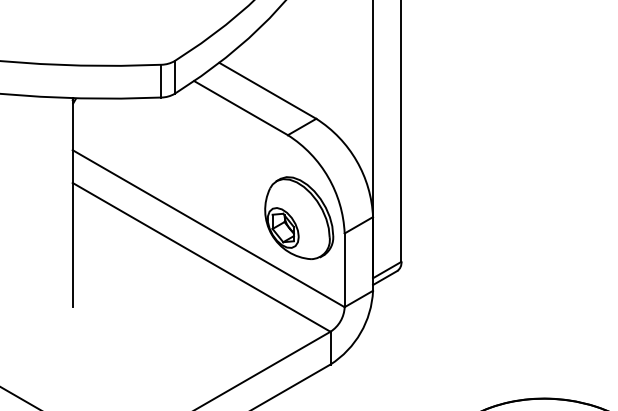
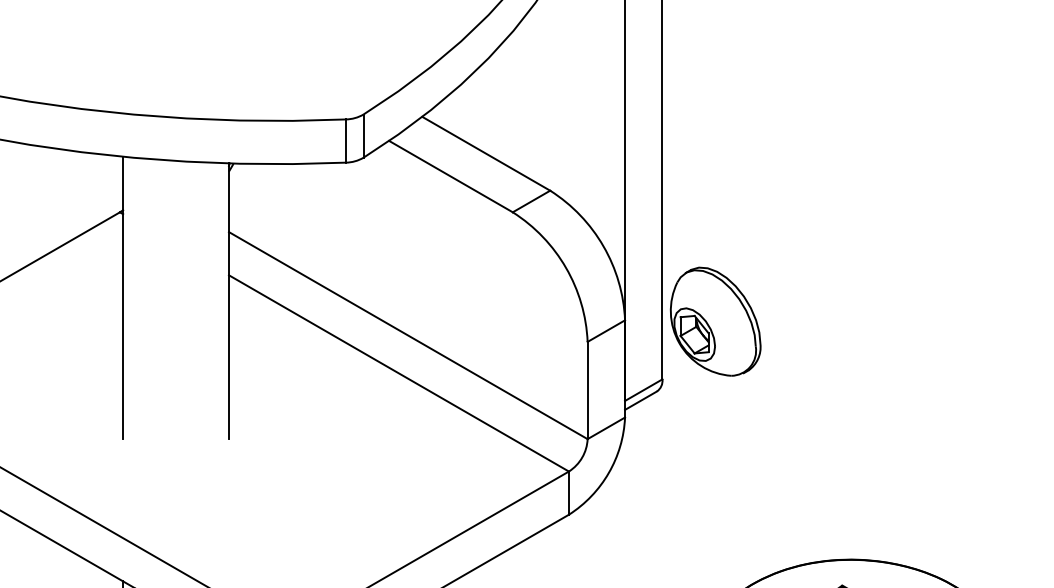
part: (299, 217) -> (715, 321), moved

